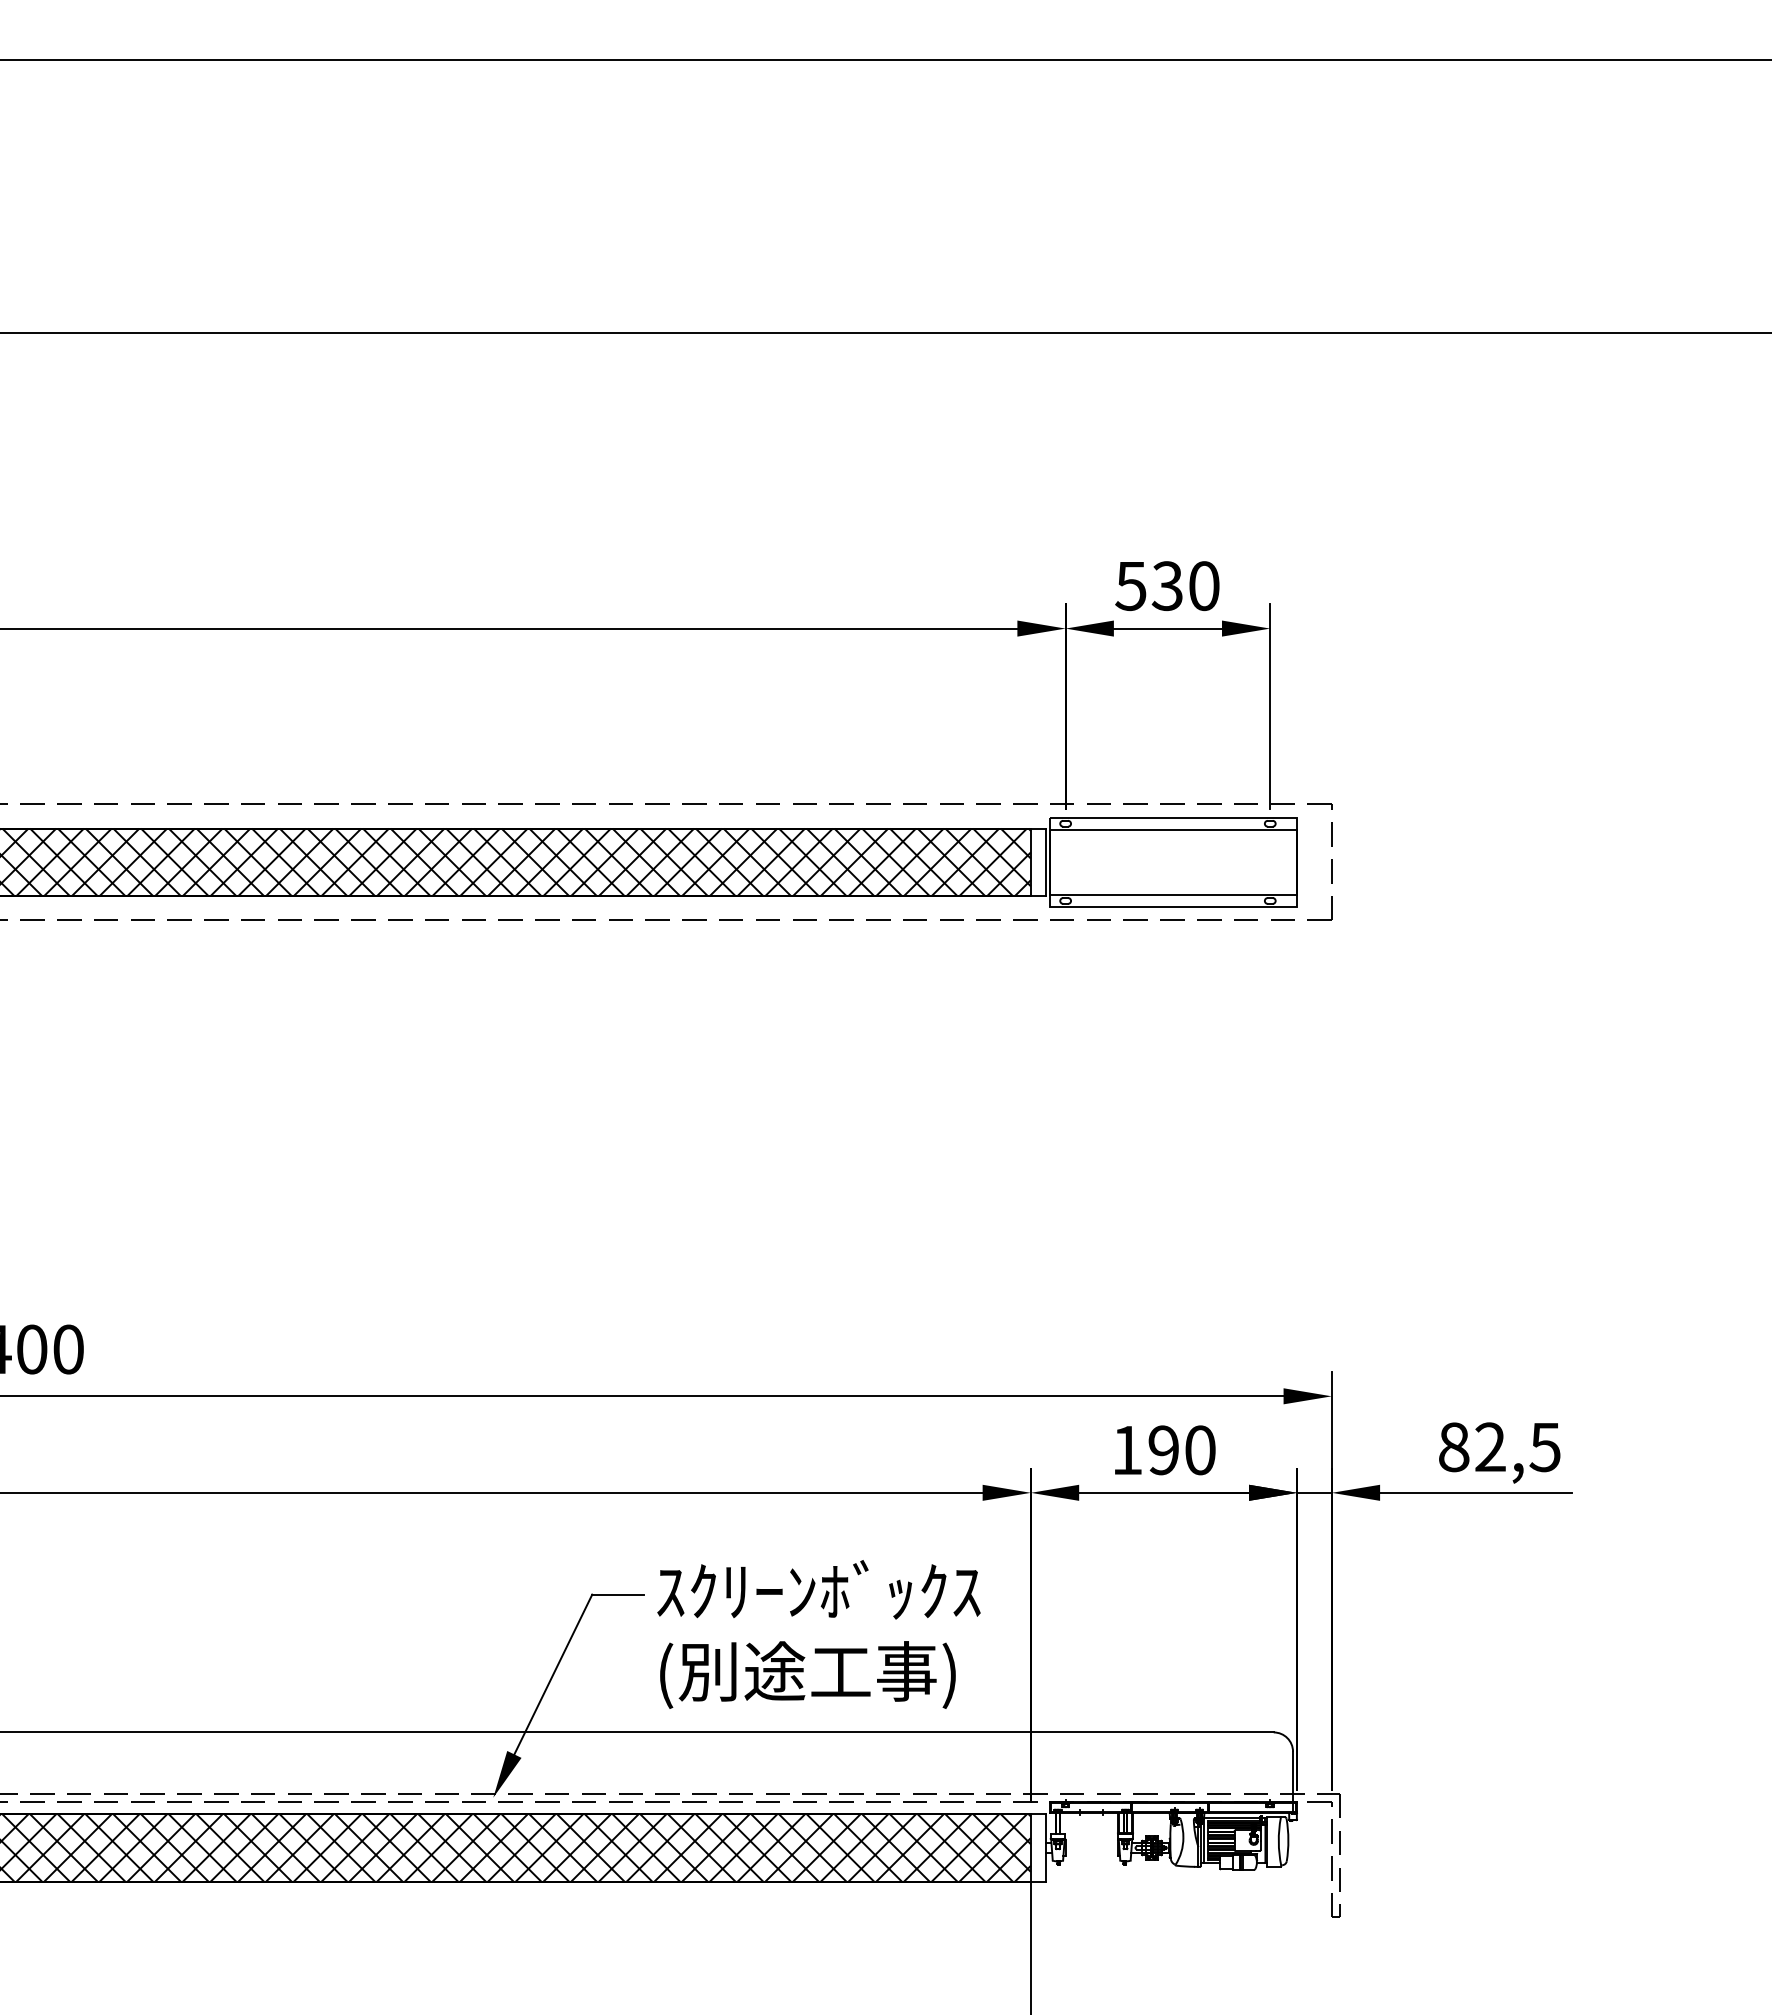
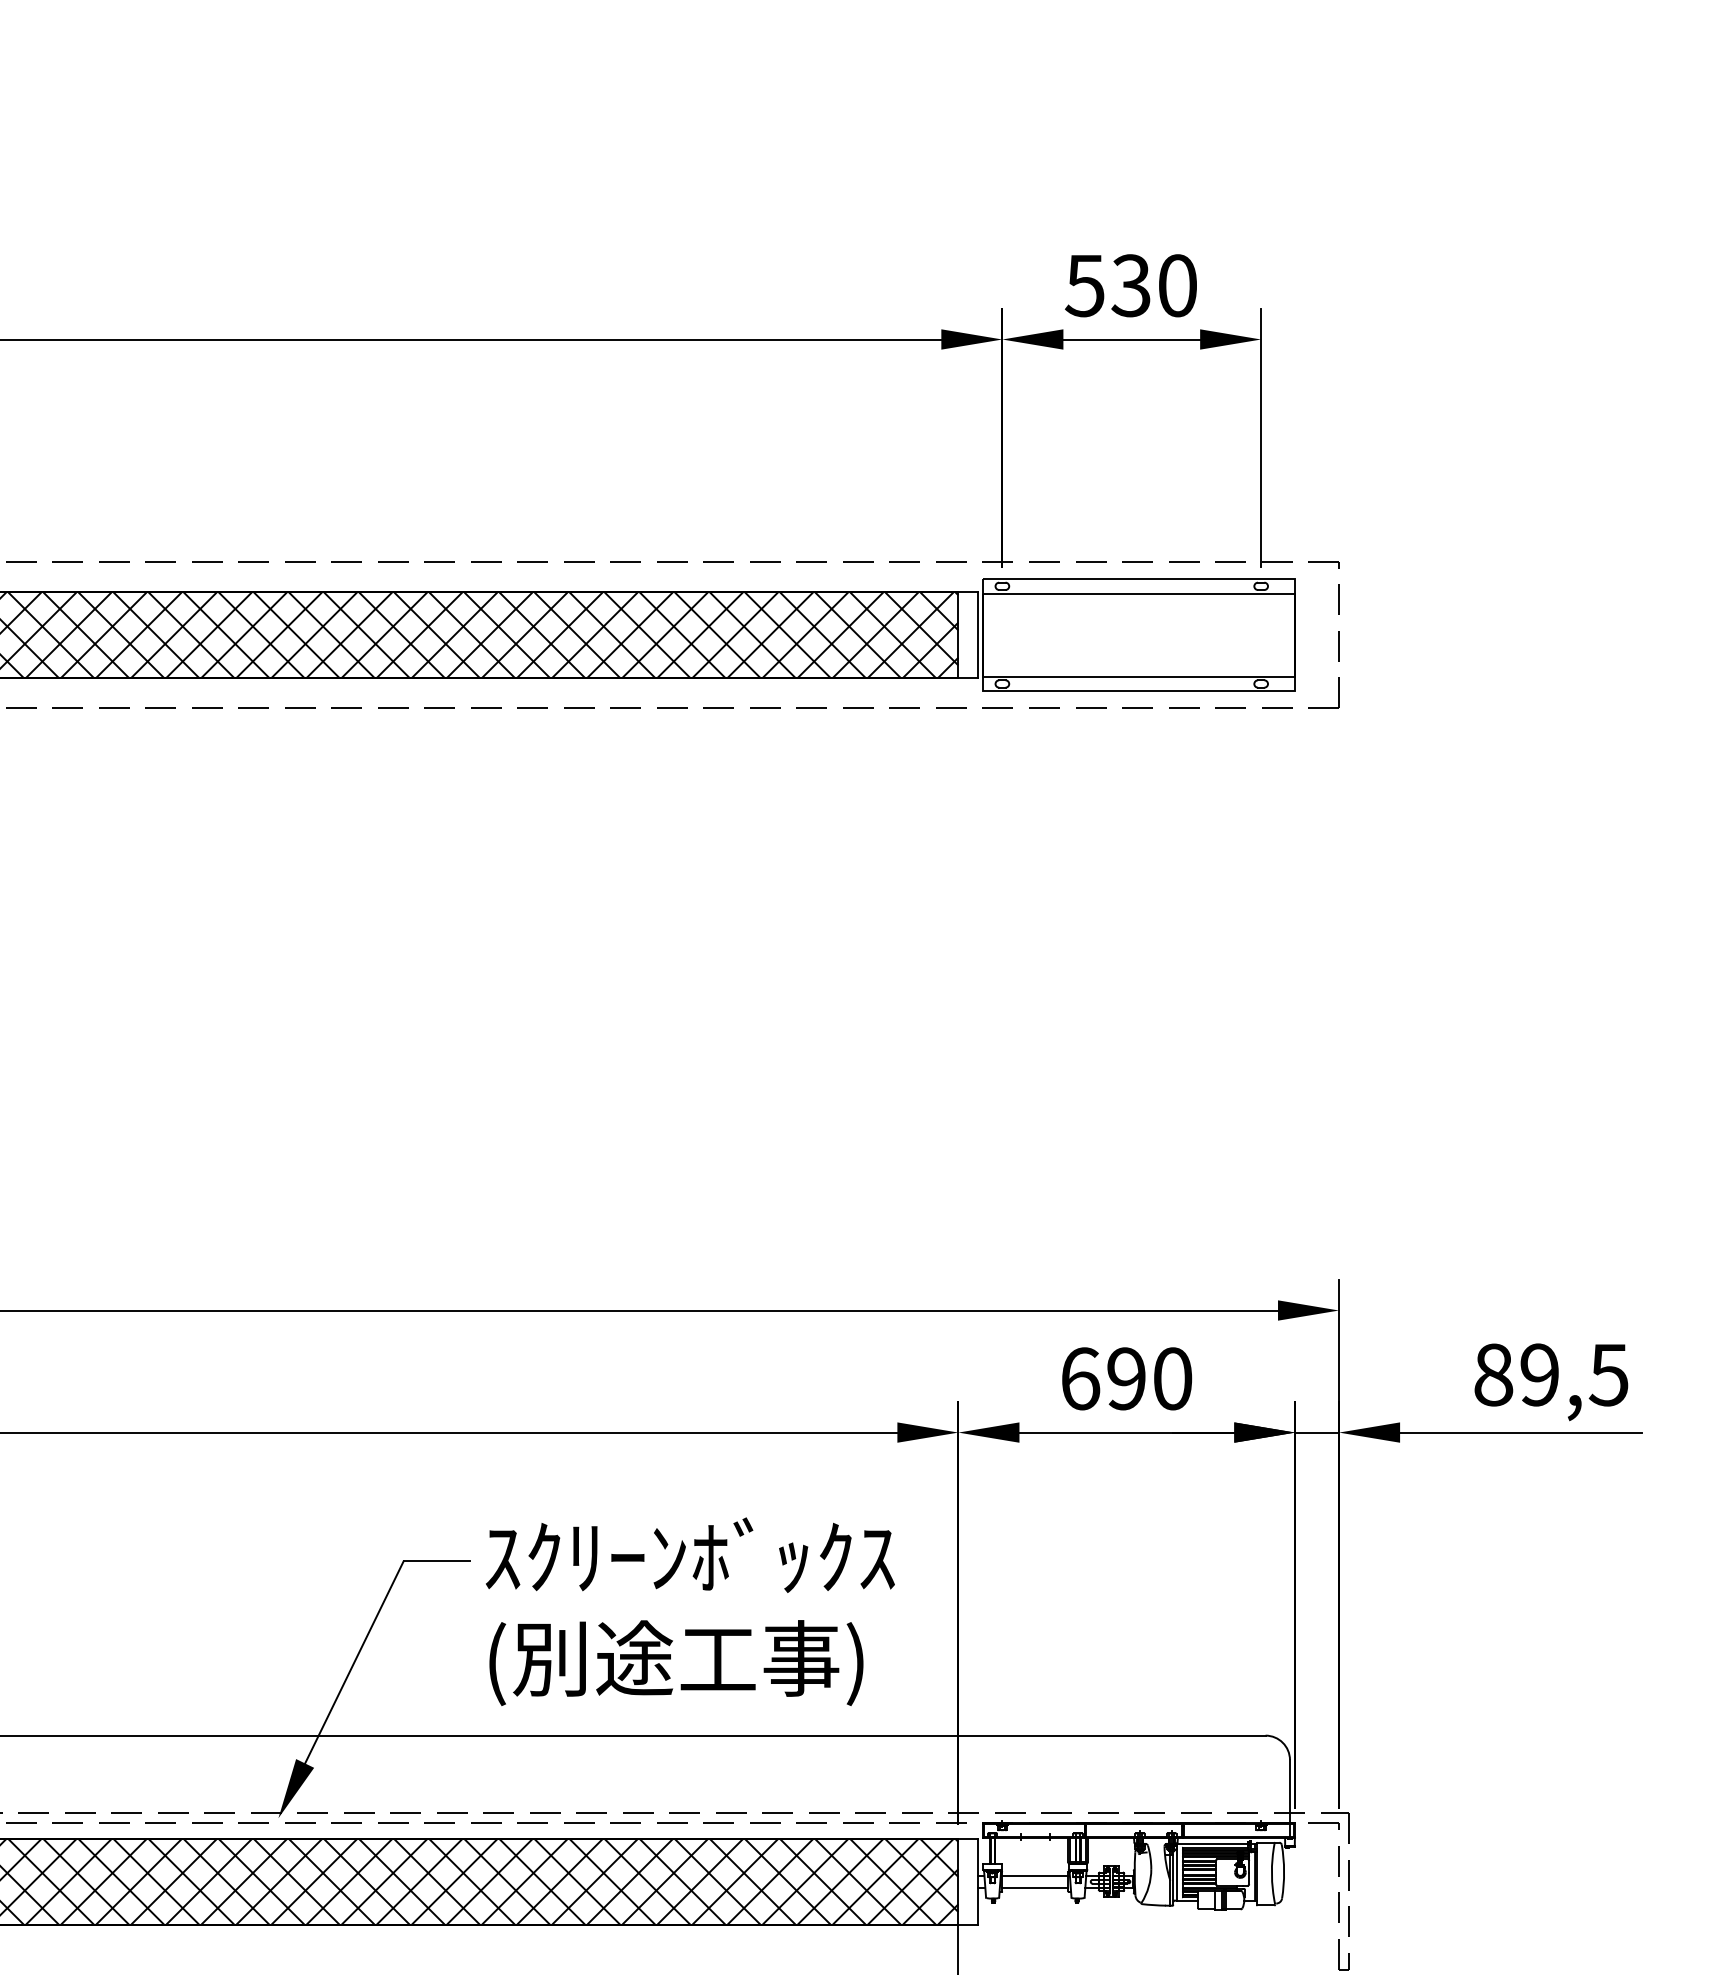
text: (1490, 1447) -> (1539, 1375), 82,5 -> 89,5
text: (1127, 1450) -> (1080, 1379), 190 -> 690
line: (1091, 1843) -> (1035, 1876), added
line: (1091, 1852) -> (1035, 1887), added

